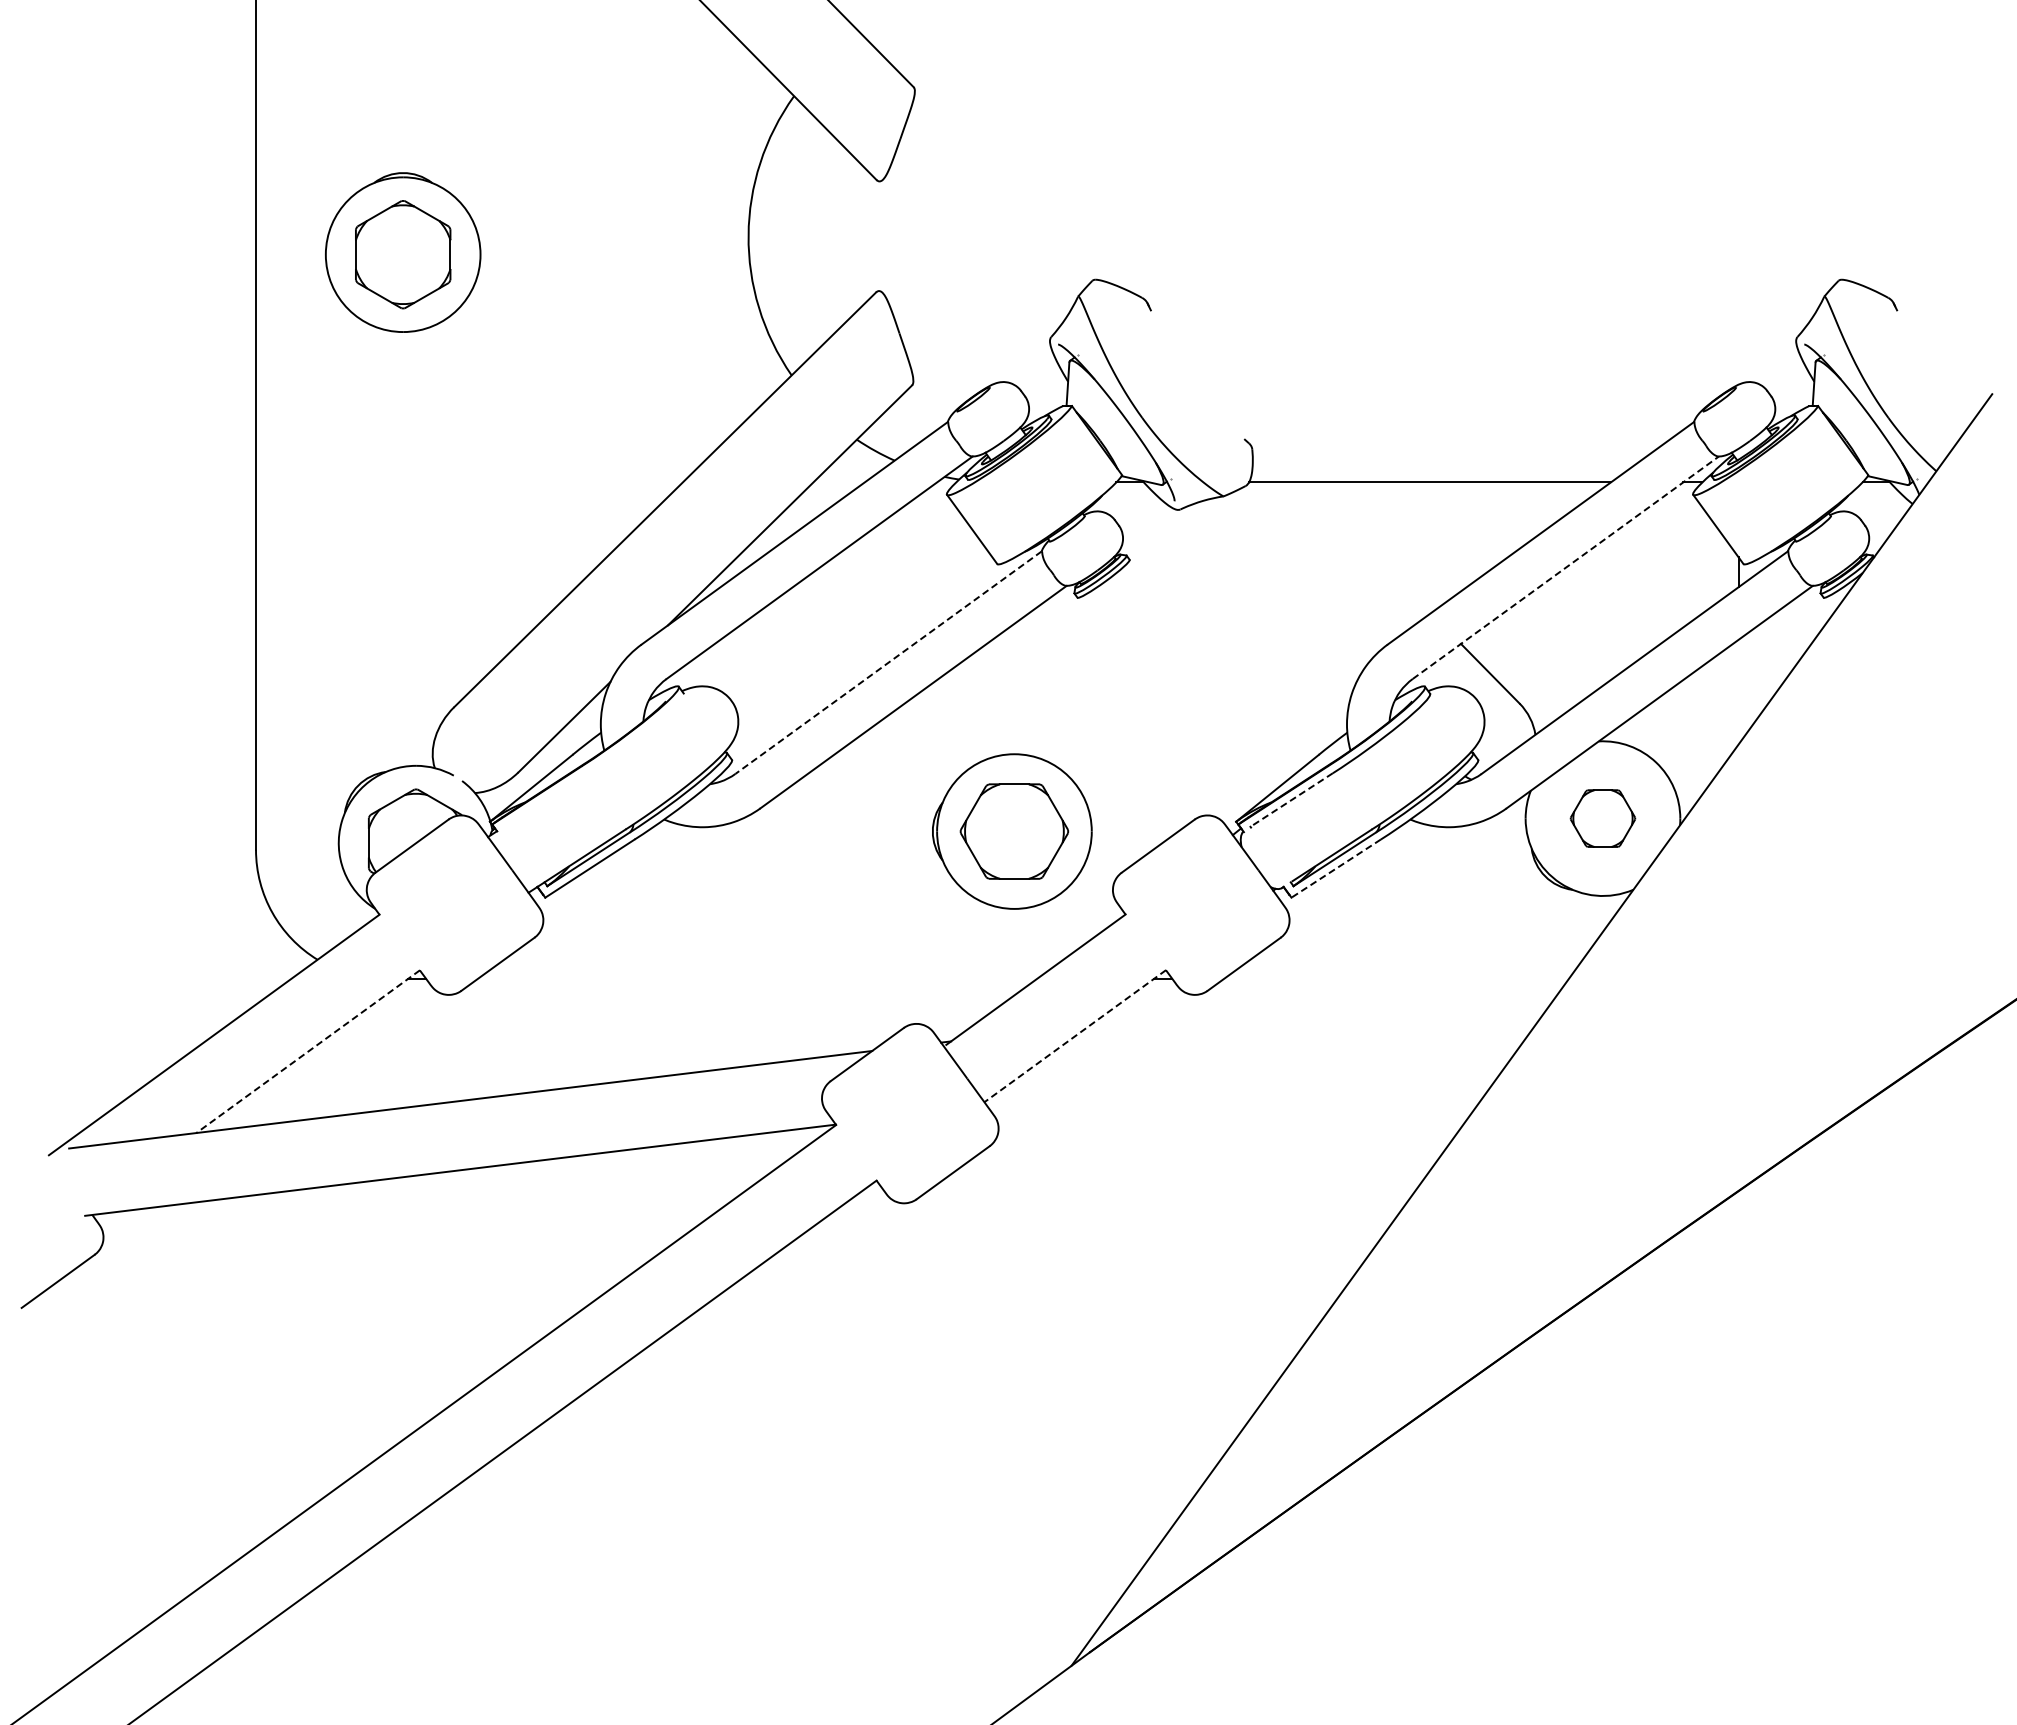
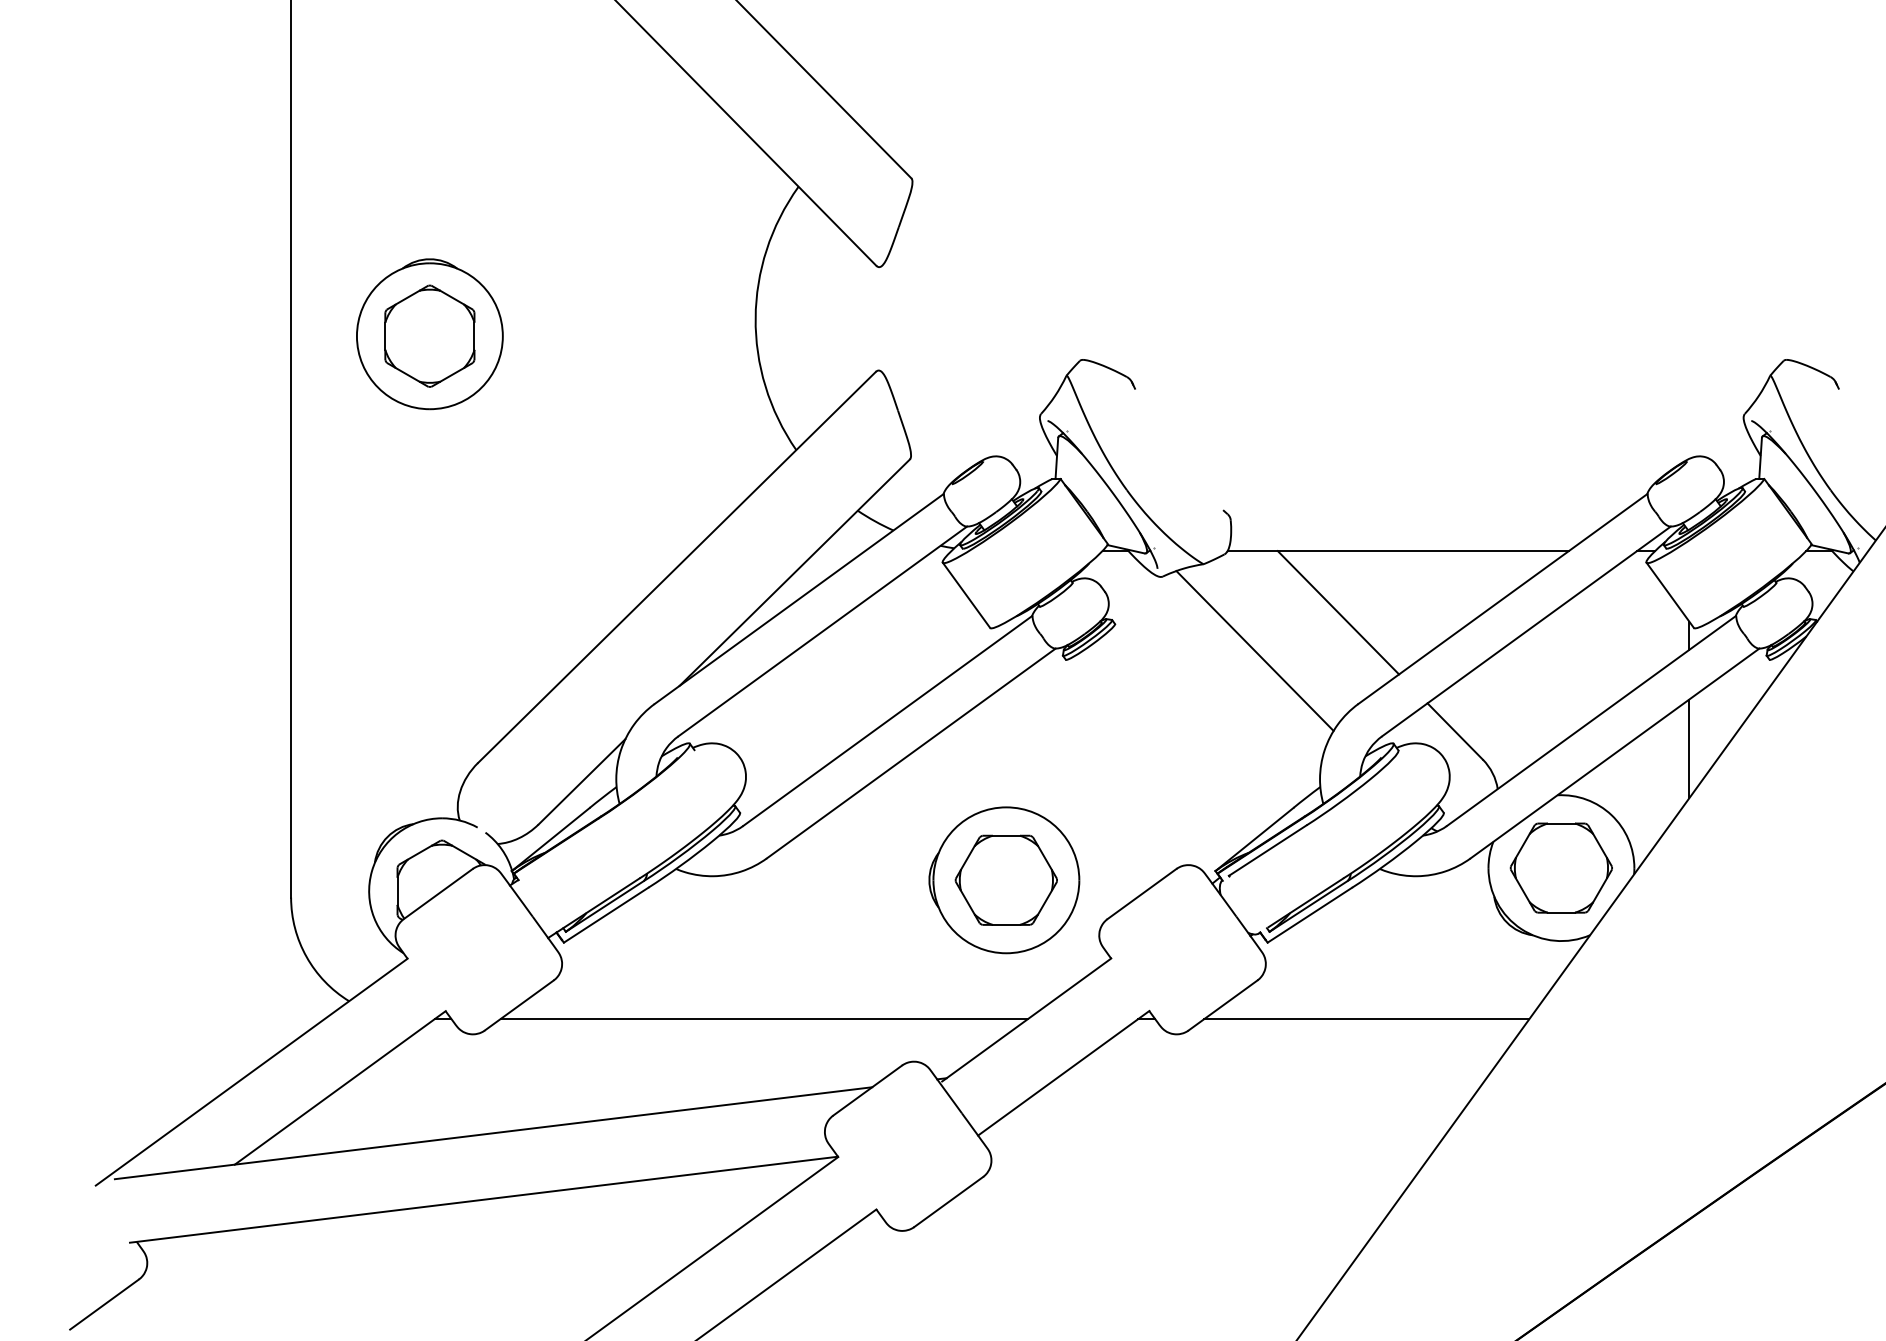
line: (1366, 547) -> (1338, 612), added
line: (1566, 567) -> (1527, 631), dashed -> solid
line: (1277, 588) -> (1254, 651), added
line: (888, 662) -> (887, 720), dashed -> solid
line: (1738, 691) -> (1689, 748), added
line: (1291, 800) -> (1267, 851), dashed -> solid
part: (1602, 818) -> (1560, 867), size x1.67
line: (1335, 868) -> (1309, 915), dashed -> solid
line: (757, 978) -> (764, 1018), added
line: (1396, 978) -> (1366, 1018), added
line: (1074, 1036) -> (1063, 1073), dashed -> solid
line: (307, 1051) -> (339, 1087), dashed -> solid

